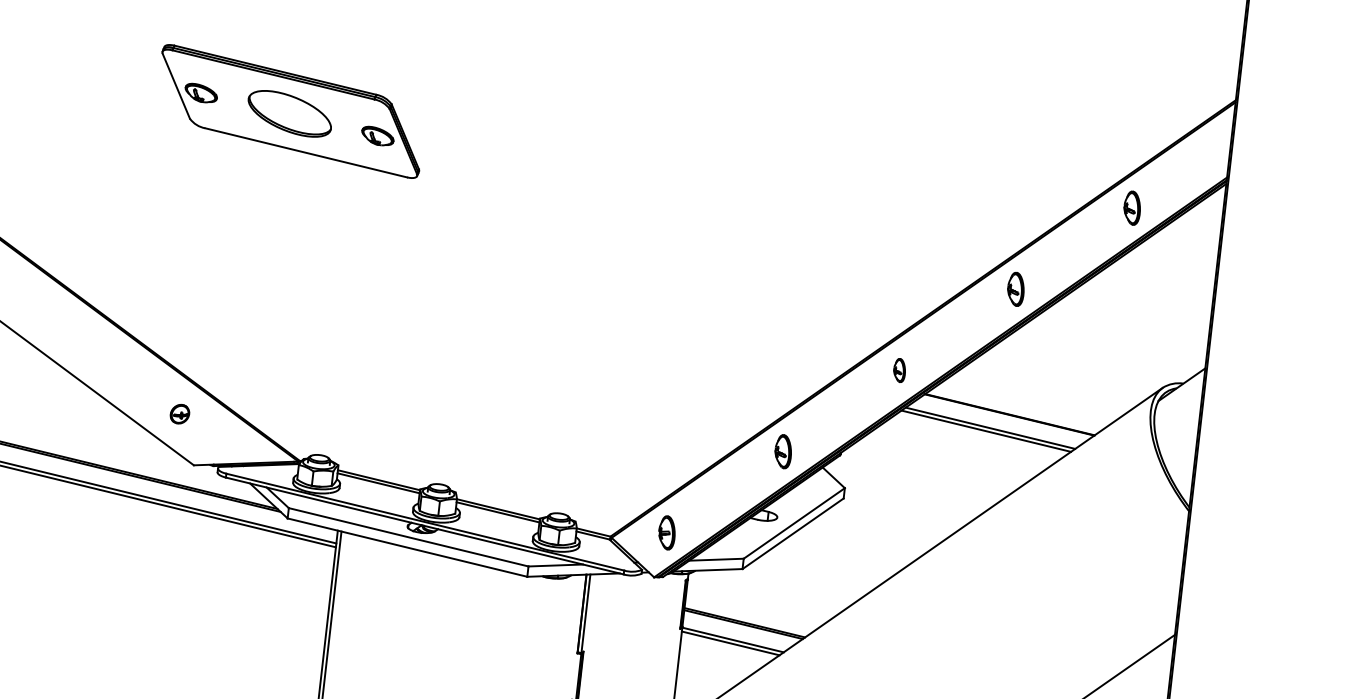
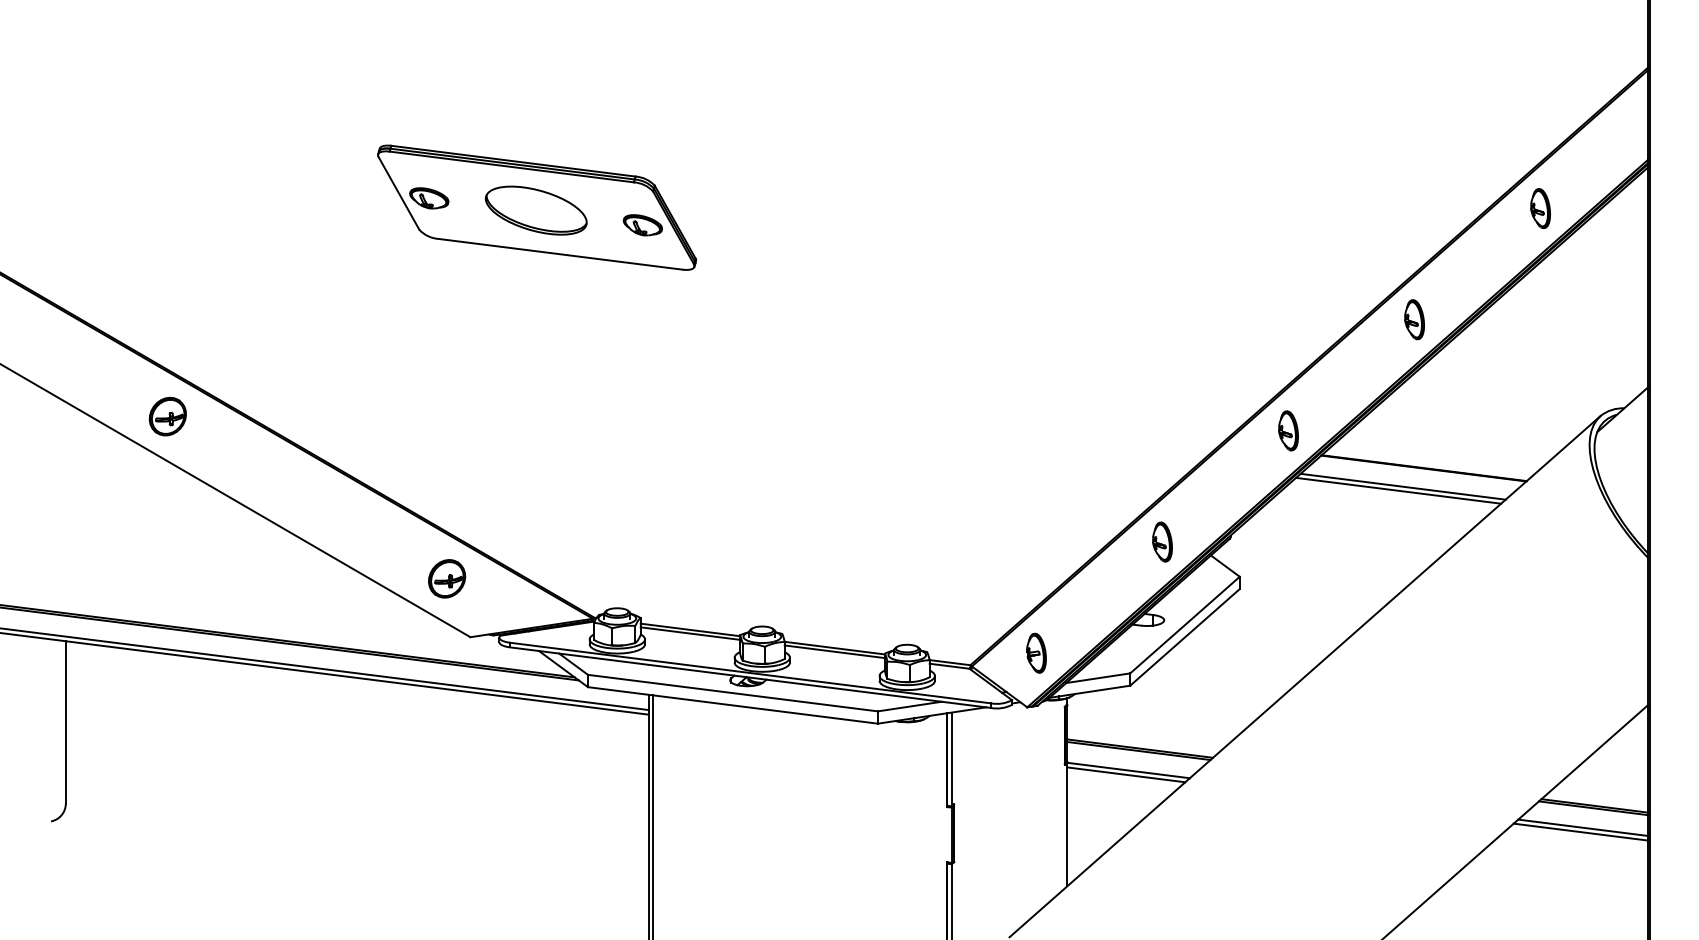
part: (899, 370) -> (1288, 430), size x1.43
part: (180, 413) -> (447, 578), size x1.67

